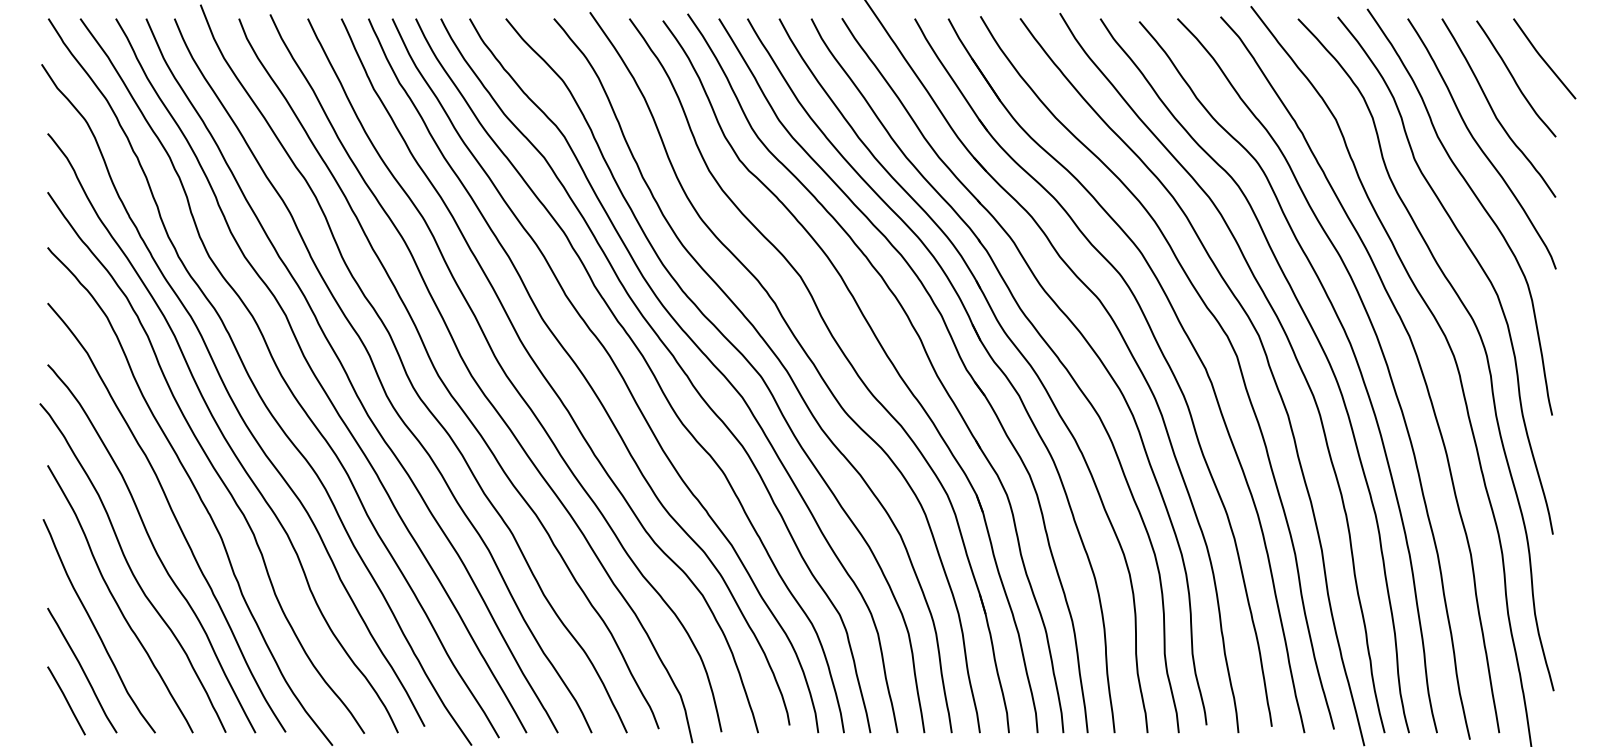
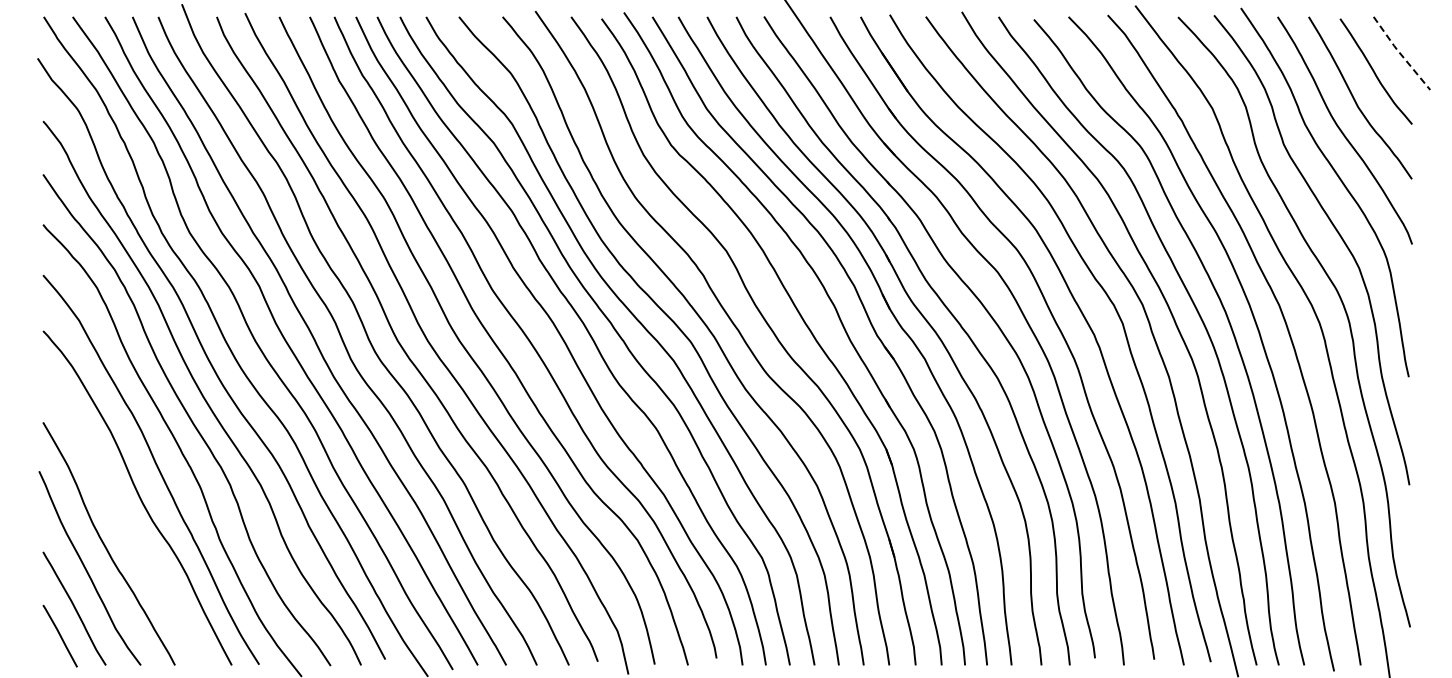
line: (1543, 58) -> (1400, 53), solid -> dashed
curve: (131, 569) -> (119, 516), removed

